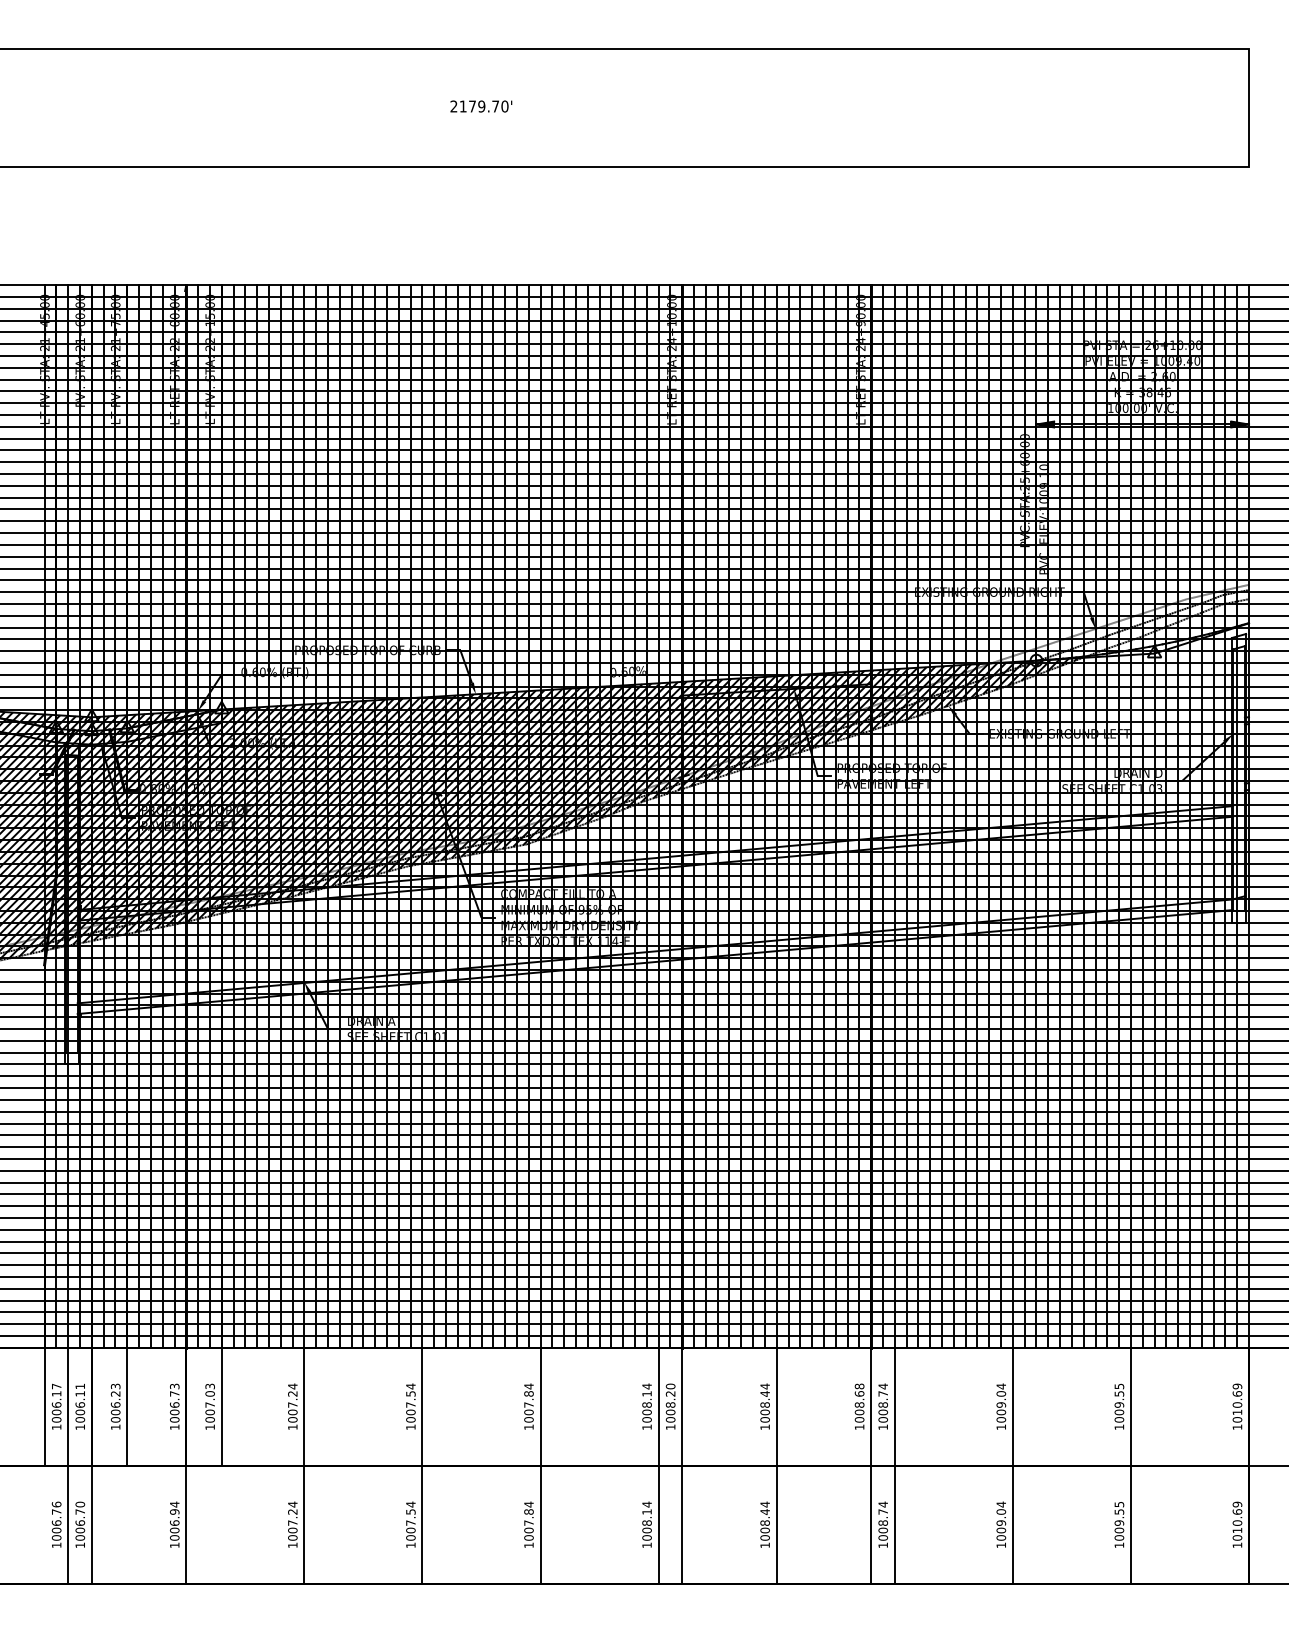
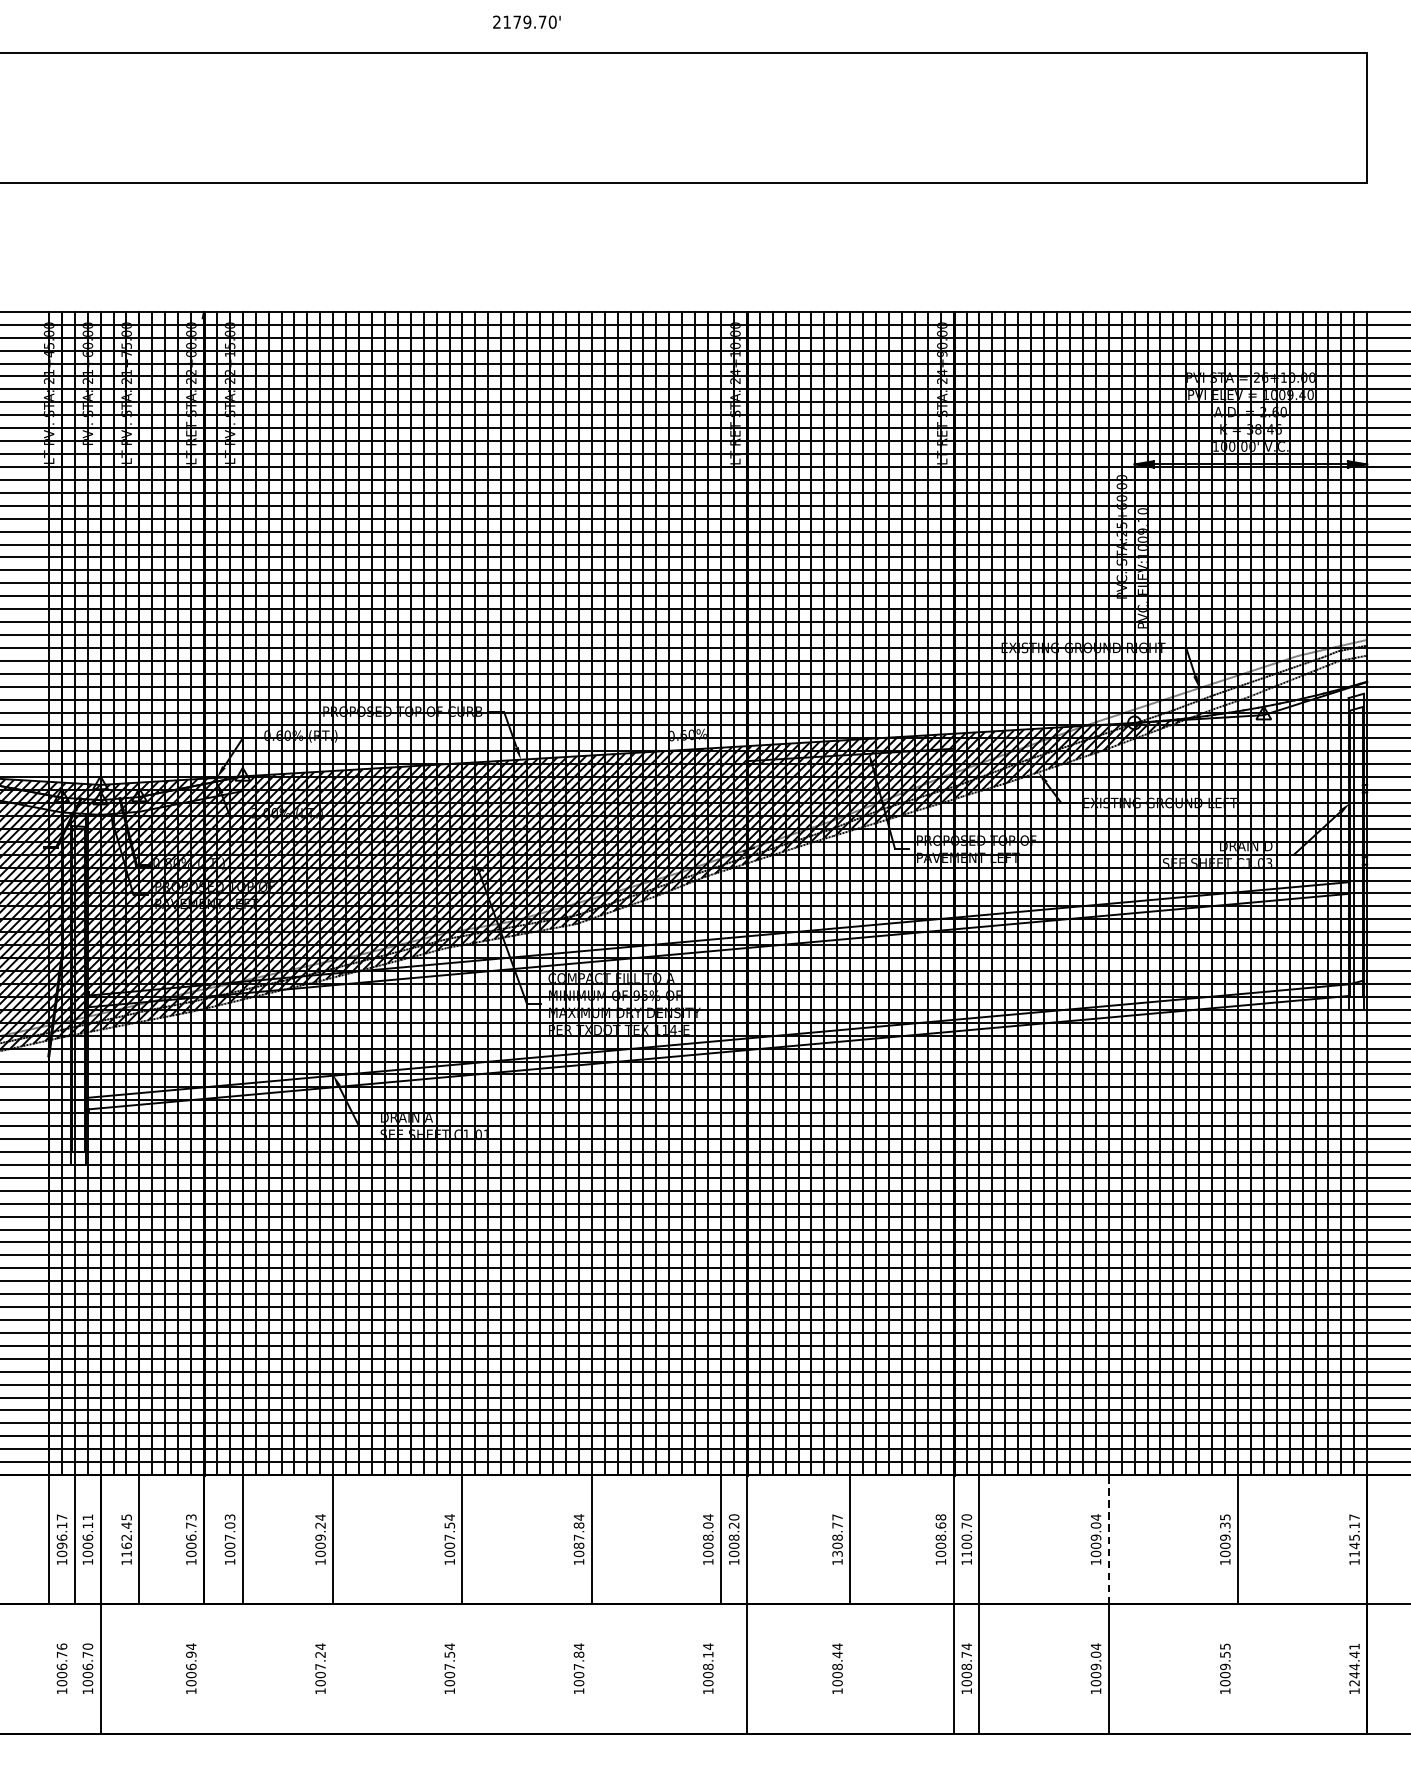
text: (481, 106) -> (527, 22), moved
text: (646, 1393) -> (707, 1525), 1008.14 -> 1008.04
text: (1118, 1393) -> (1224, 1525), 1009.55 -> 1009.35
text: (115, 1402) -> (126, 1534), 1006.23 -> 1162.45
text: (764, 1402) -> (836, 1534), 1008.44 -> 1308.77
text: (883, 1402) -> (967, 1534), 1008.74 -> 1100.70
text: (1237, 1402) -> (1354, 1534), 1010.69 -> 1145.17
text: (292, 1404) -> (320, 1537), 1007.24 -> 1009.24
line: (1012, 1406) -> (1108, 1539), solid -> dashed
text: (56, 1412) -> (61, 1545), 1006.17 -> 1096.17
text: (528, 1412) -> (578, 1545), 1007.84 -> 1087.84
text: (1237, 1520) -> (1354, 1664), 1010.69 -> 1244.41
line: (68, 1524) -> (75, 1668), removed
line: (186, 1524) -> (204, 1668), removed
line: (304, 1524) -> (333, 1668), removed
line: (422, 1524) -> (462, 1668), removed
line: (540, 1524) -> (591, 1668), removed
line: (658, 1524) -> (720, 1668), removed
line: (776, 1524) -> (849, 1668), removed
line: (1130, 1524) -> (1237, 1668), removed

